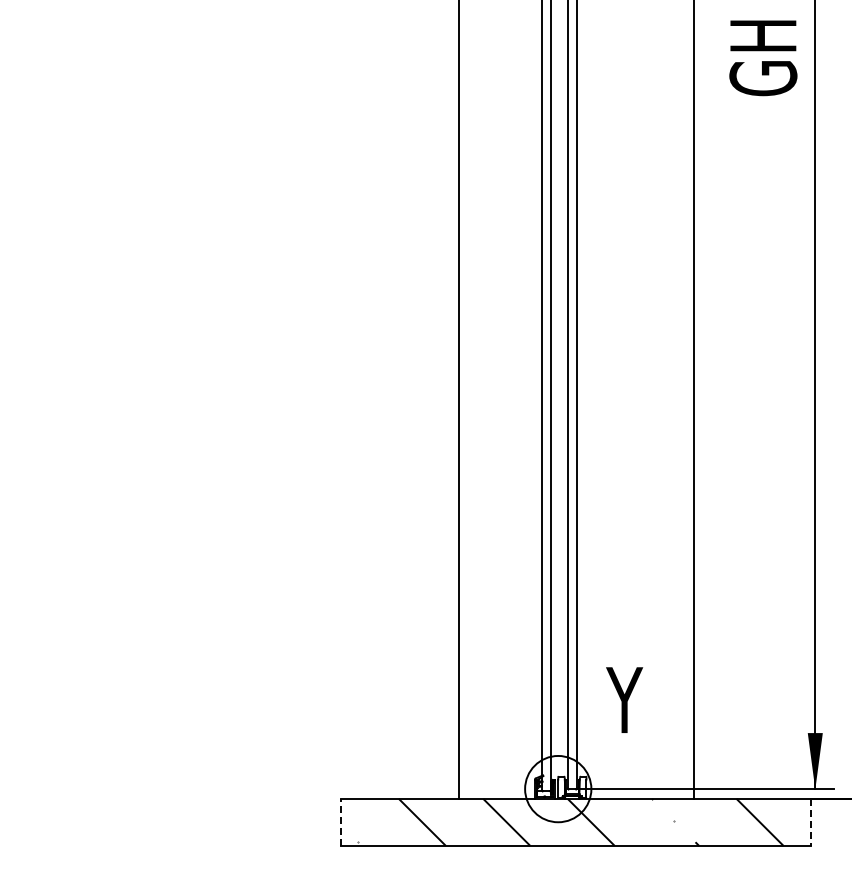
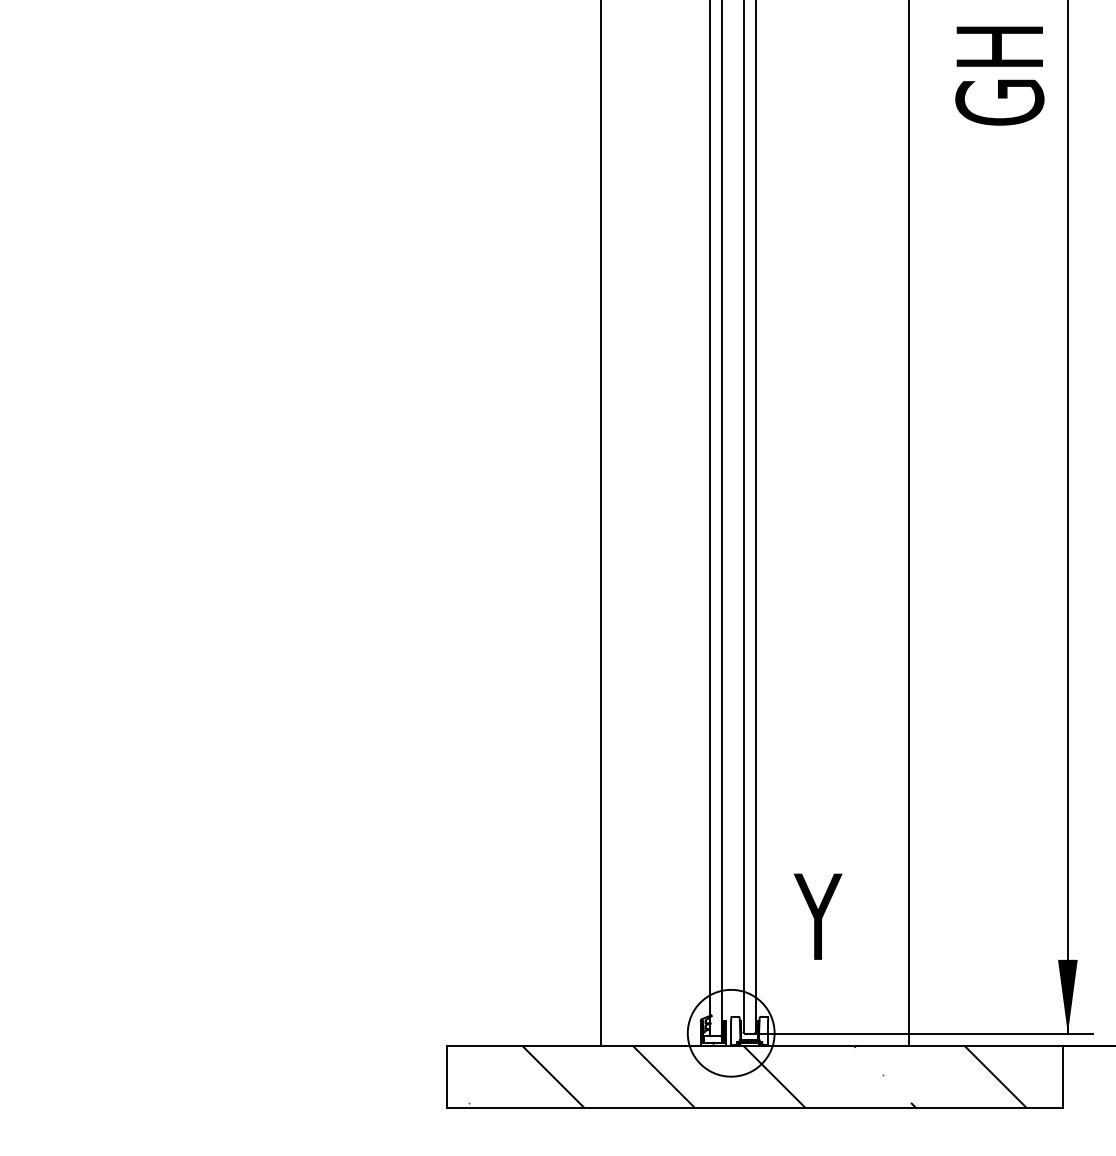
line: (341, 822) -> (447, 1076), dashed -> solid
line: (811, 822) -> (1062, 1076), dashed -> solid

